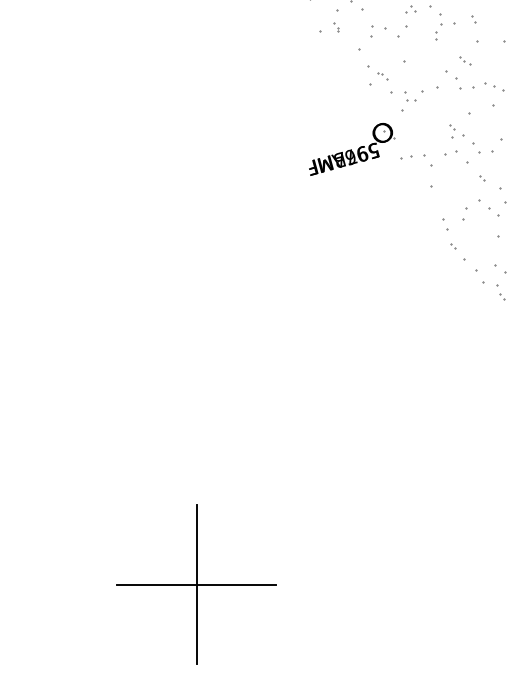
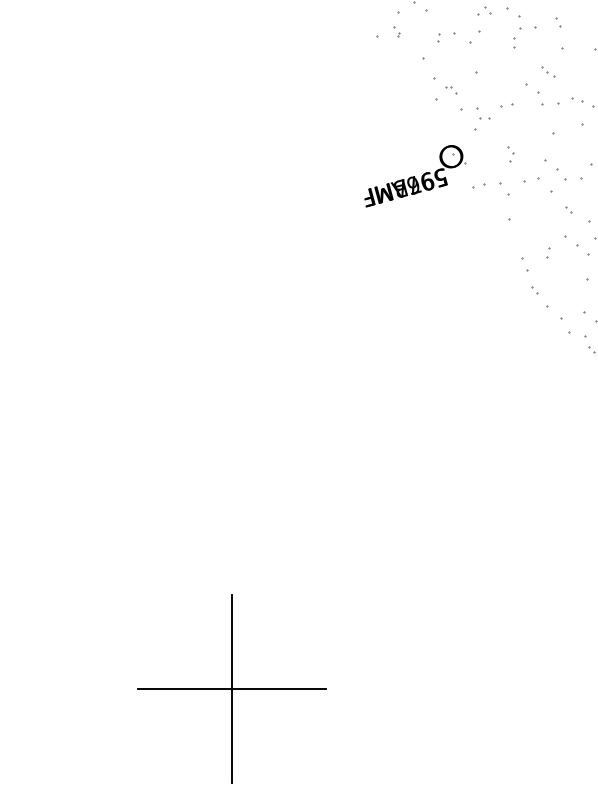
part: (371, 32) -> (438, 38), size x0.62
part: (429, 89) -> (506, 105), size x0.62
part: (452, 131) -> (511, 155), moved
part: (464, 214) -> (547, 252), size x0.62

